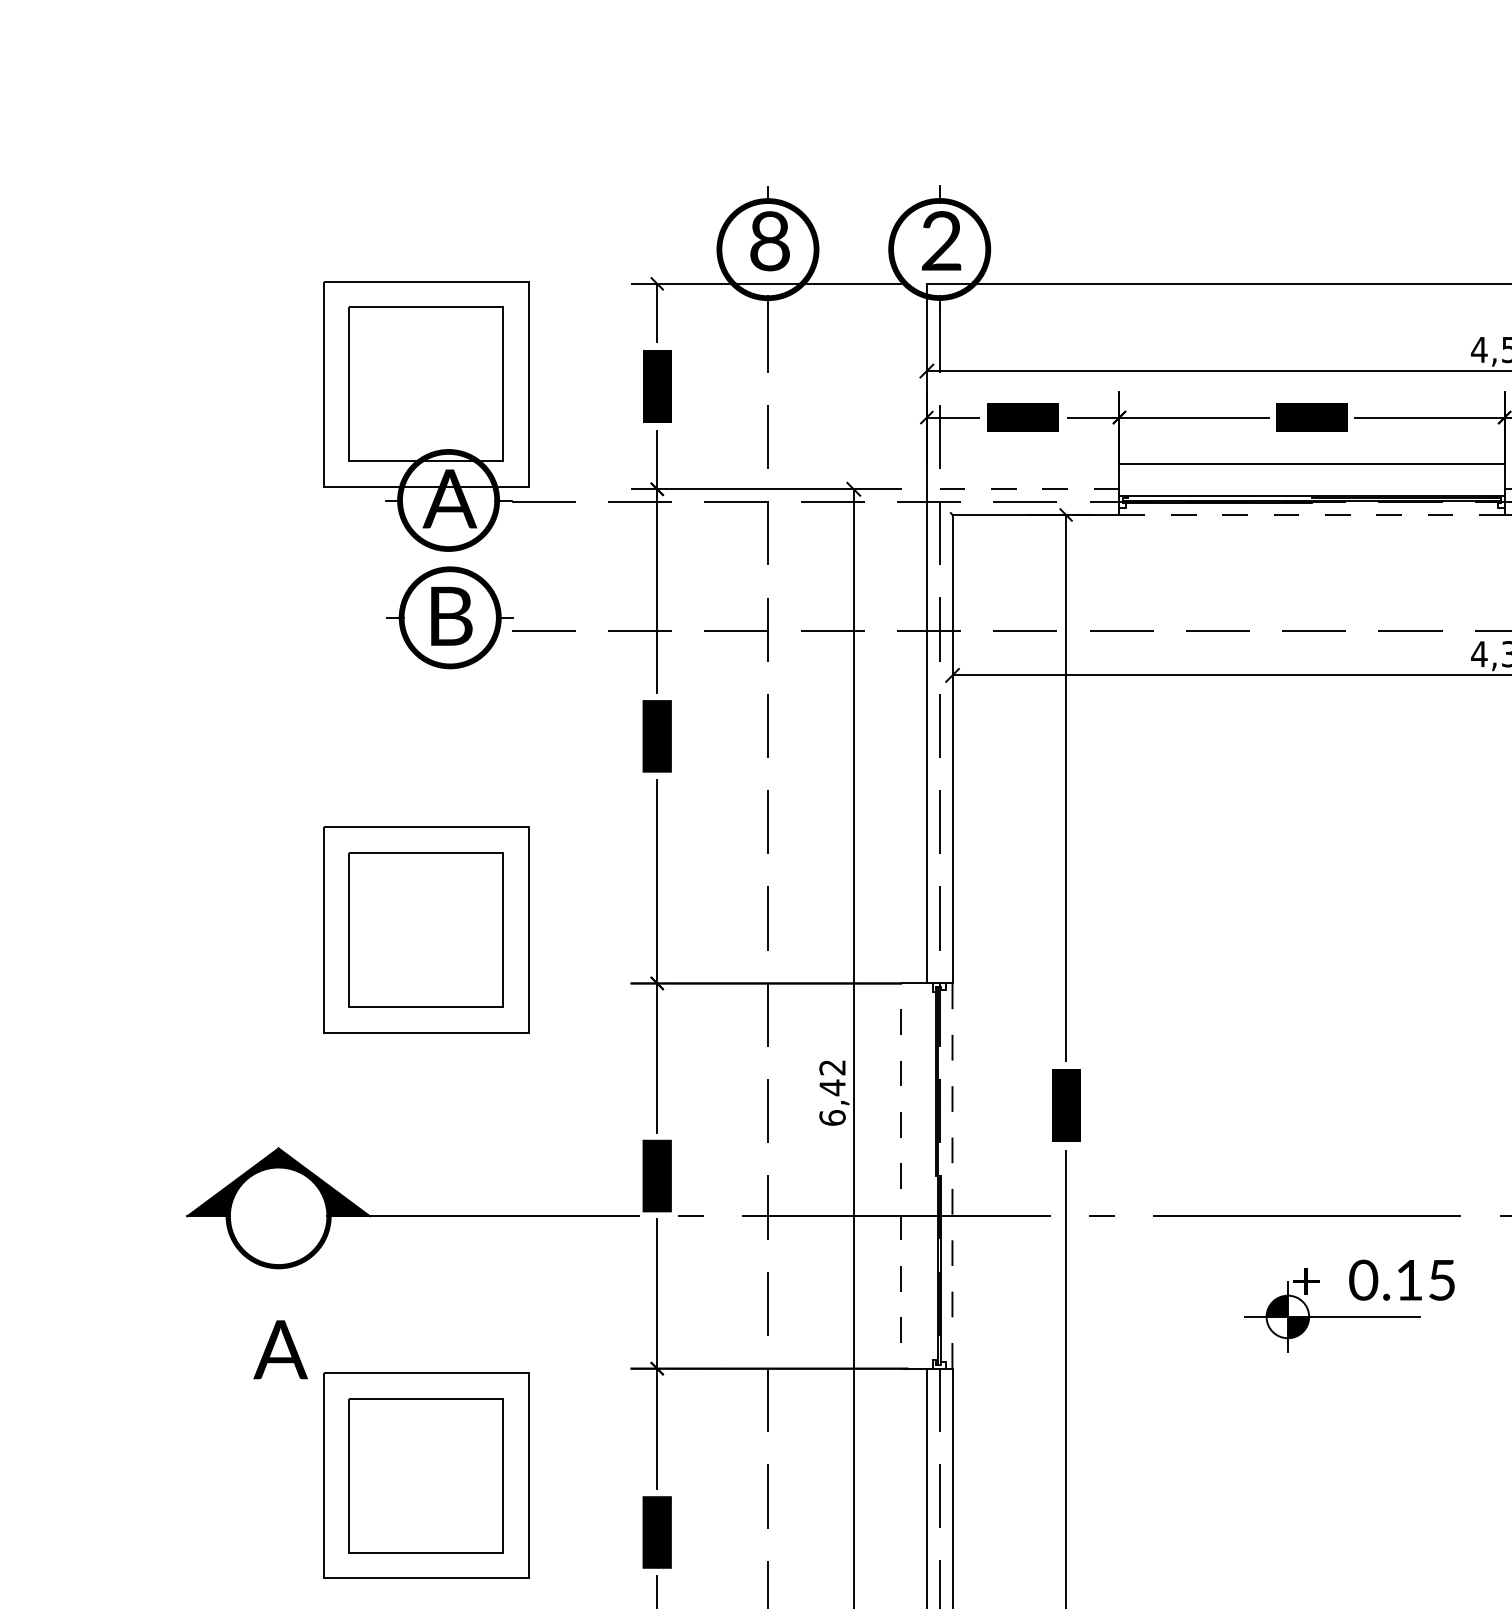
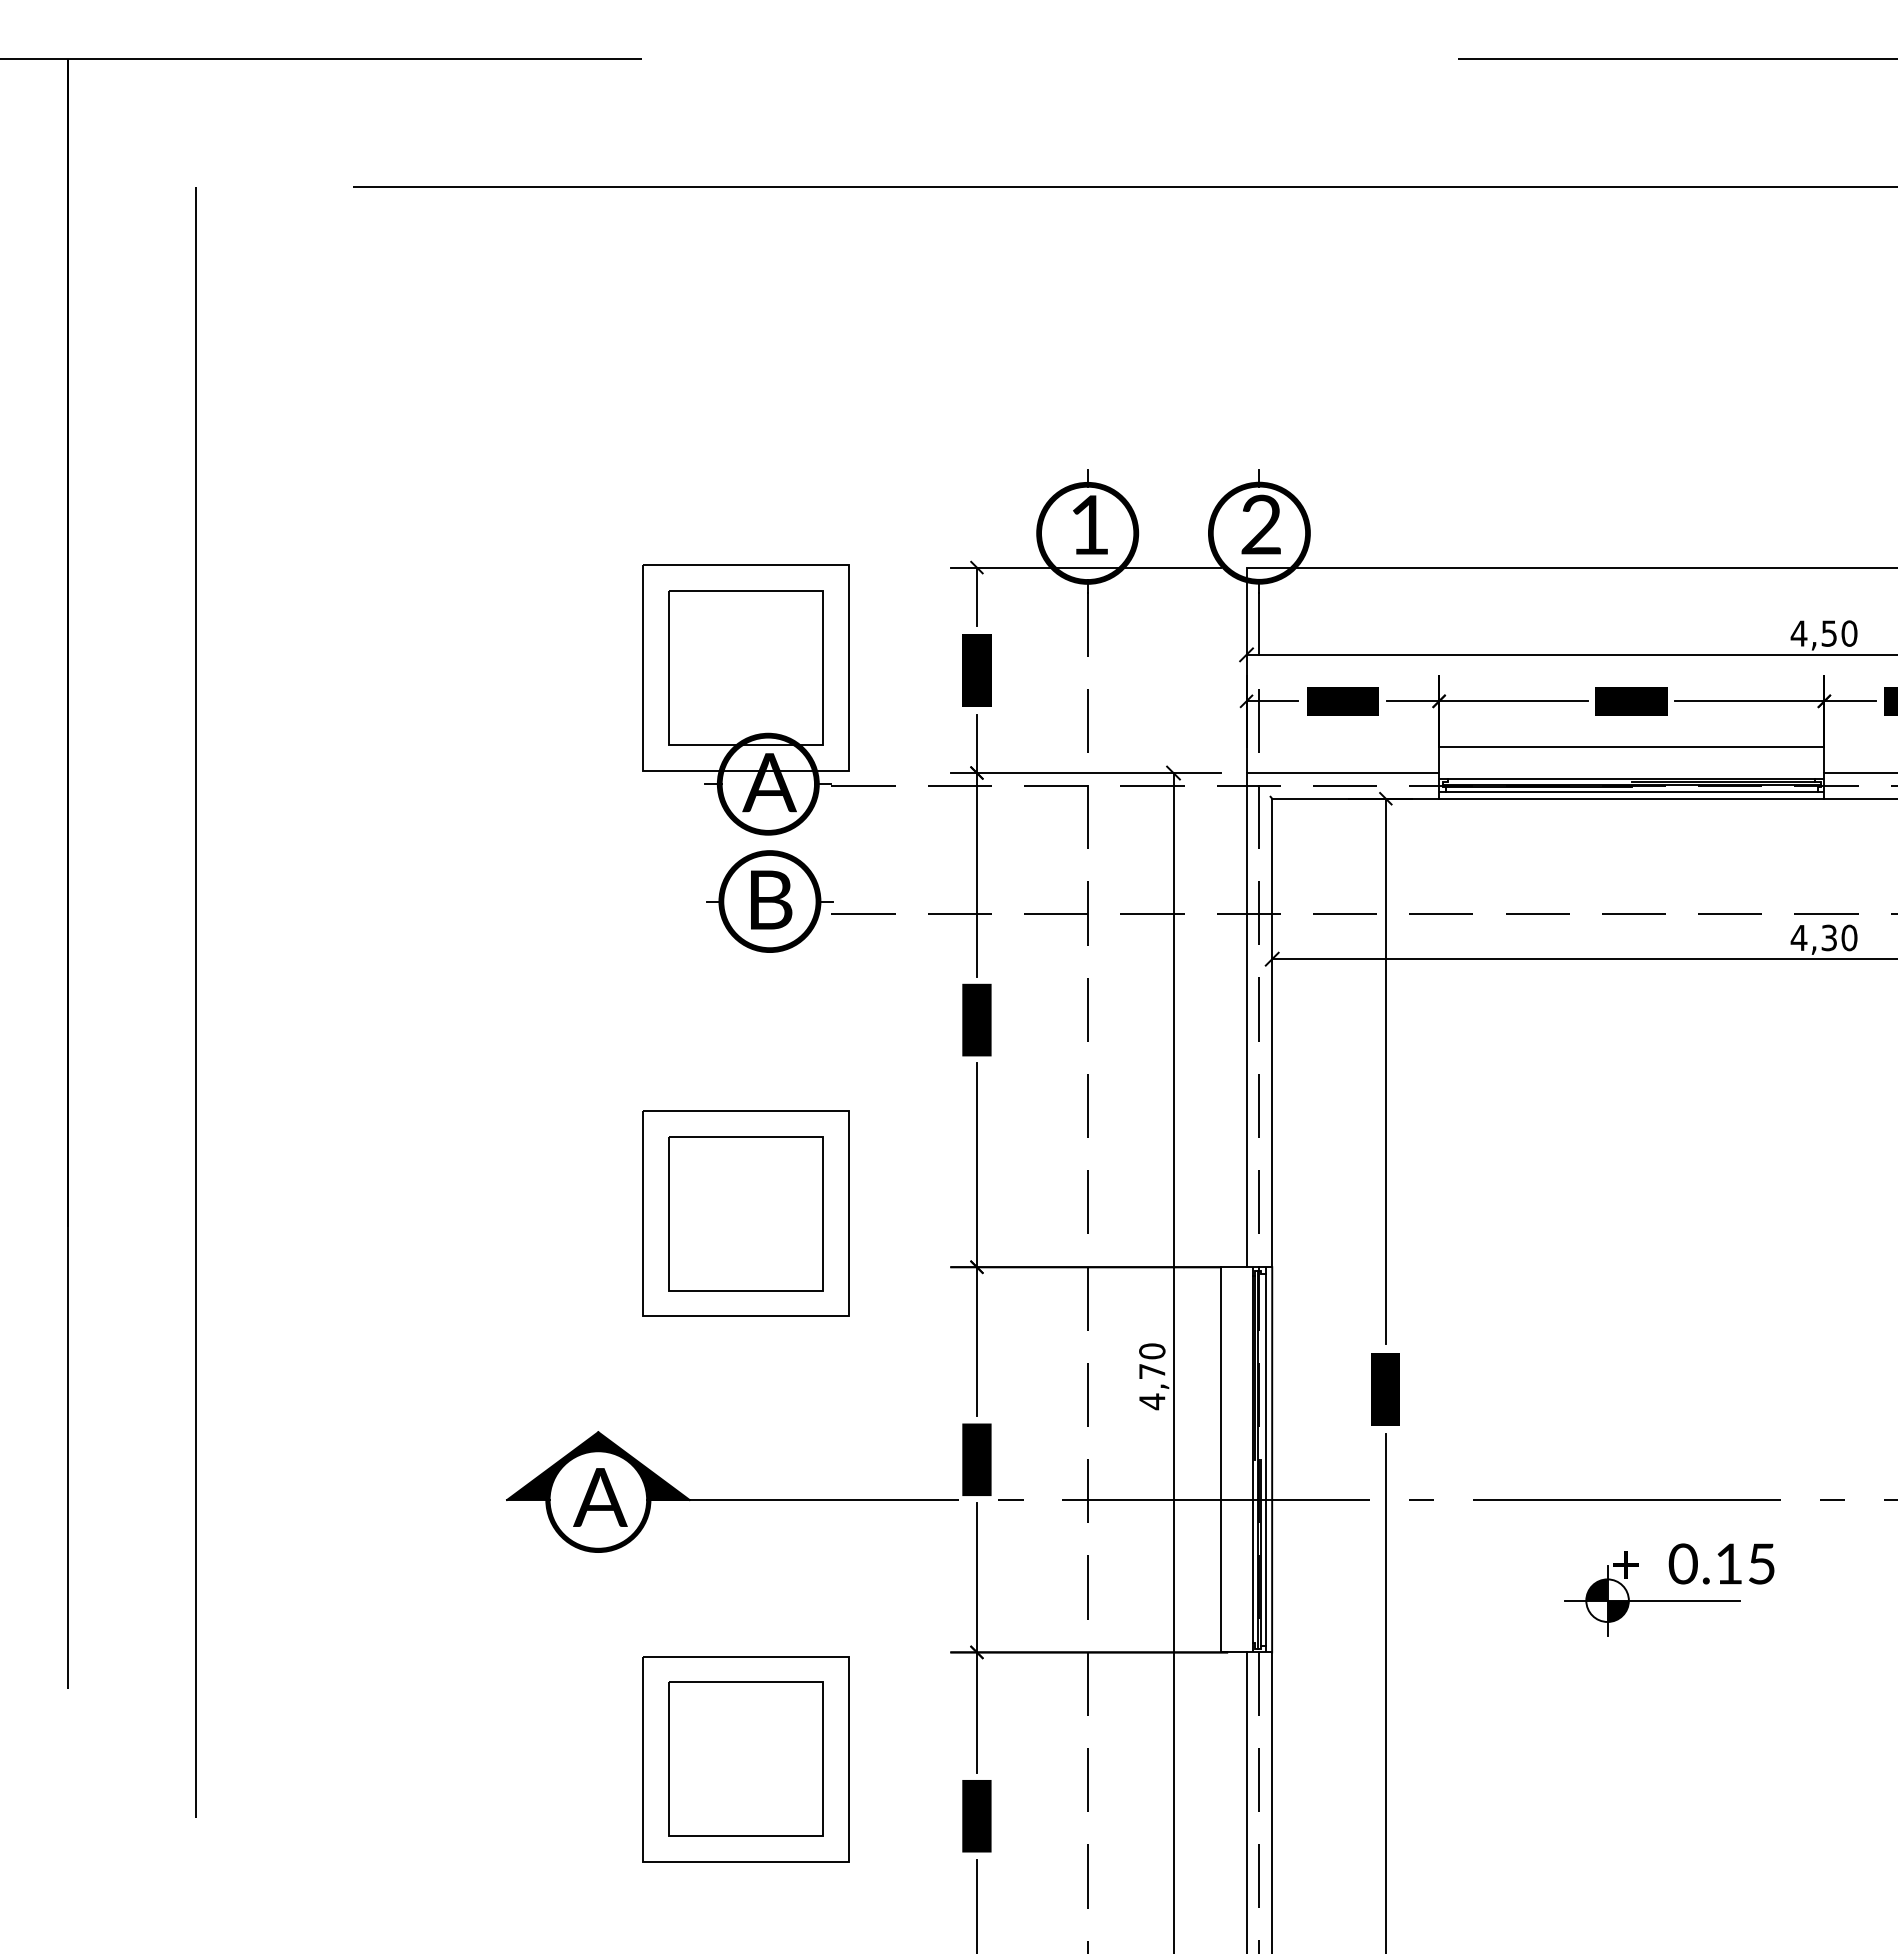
text: (769, 241) -> (1089, 525), 8 -> 1
line: (1022, 489) -> (1342, 773), dashed -> solid
line: (1311, 508) -> (1631, 792), added
line: (1311, 514) -> (1631, 798), dashed -> solid
text: (832, 1092) -> (1152, 1376), 6,42 -> 4,70
line: (900, 1175) -> (1220, 1459), dashed -> solid
line: (932, 1175) -> (1252, 1459), added
line: (945, 1175) -> (1265, 1459), added
line: (952, 1175) -> (1272, 1459), dashed -> solid
text: (280, 1349) -> (600, 1497), moved

